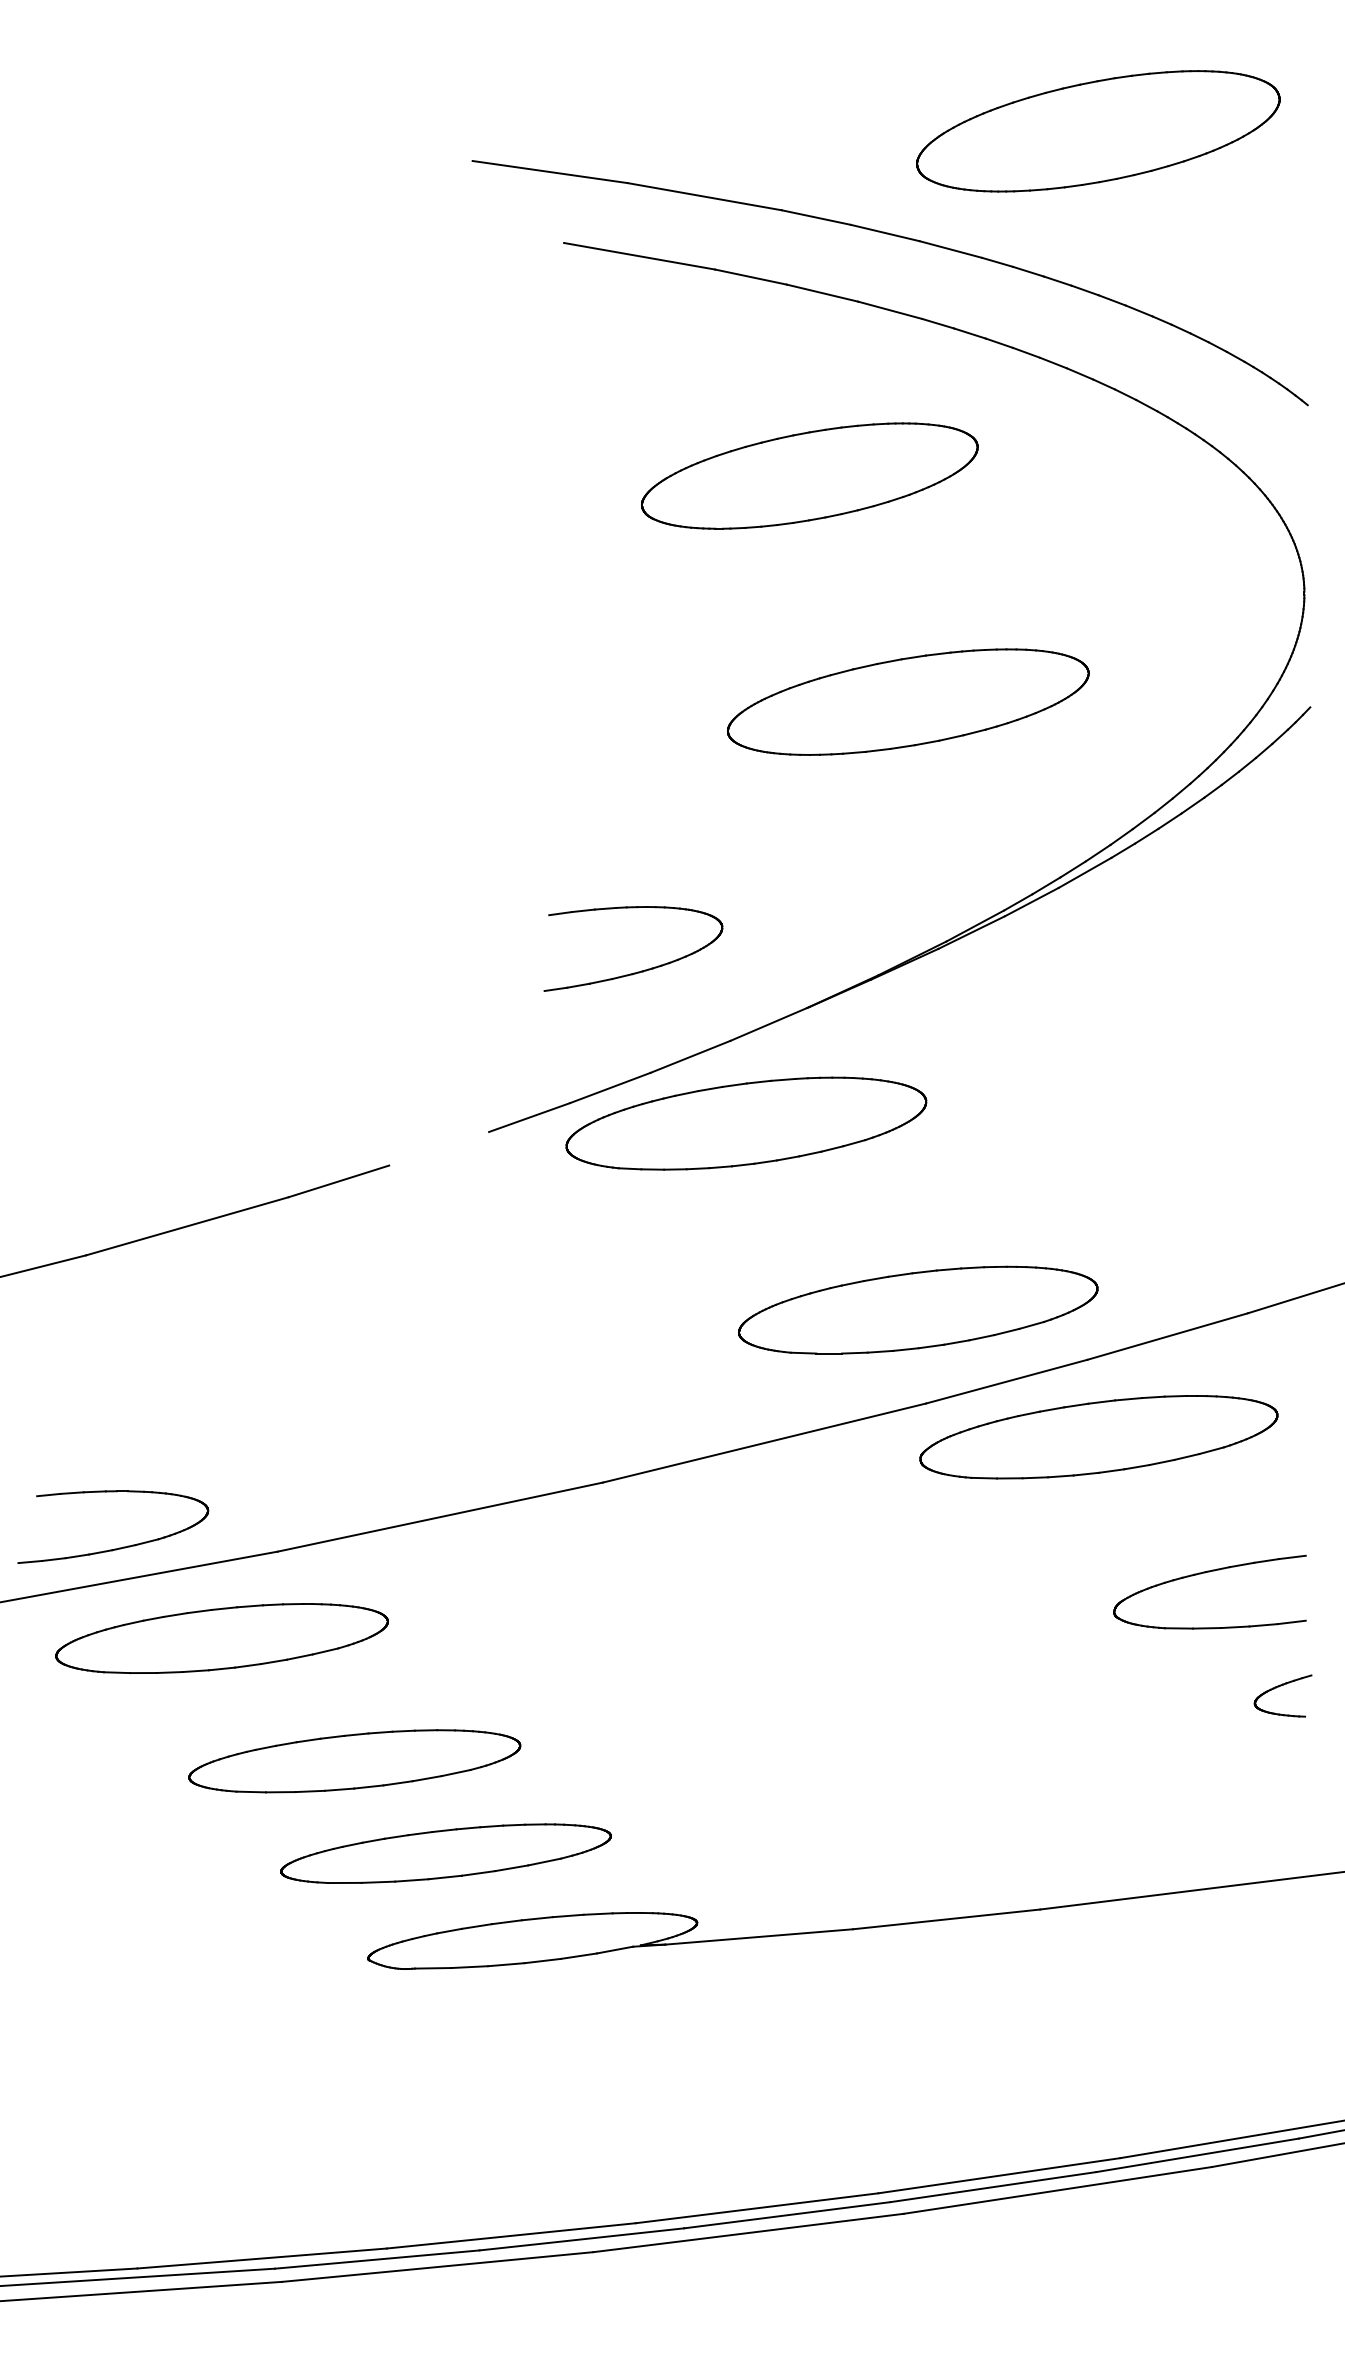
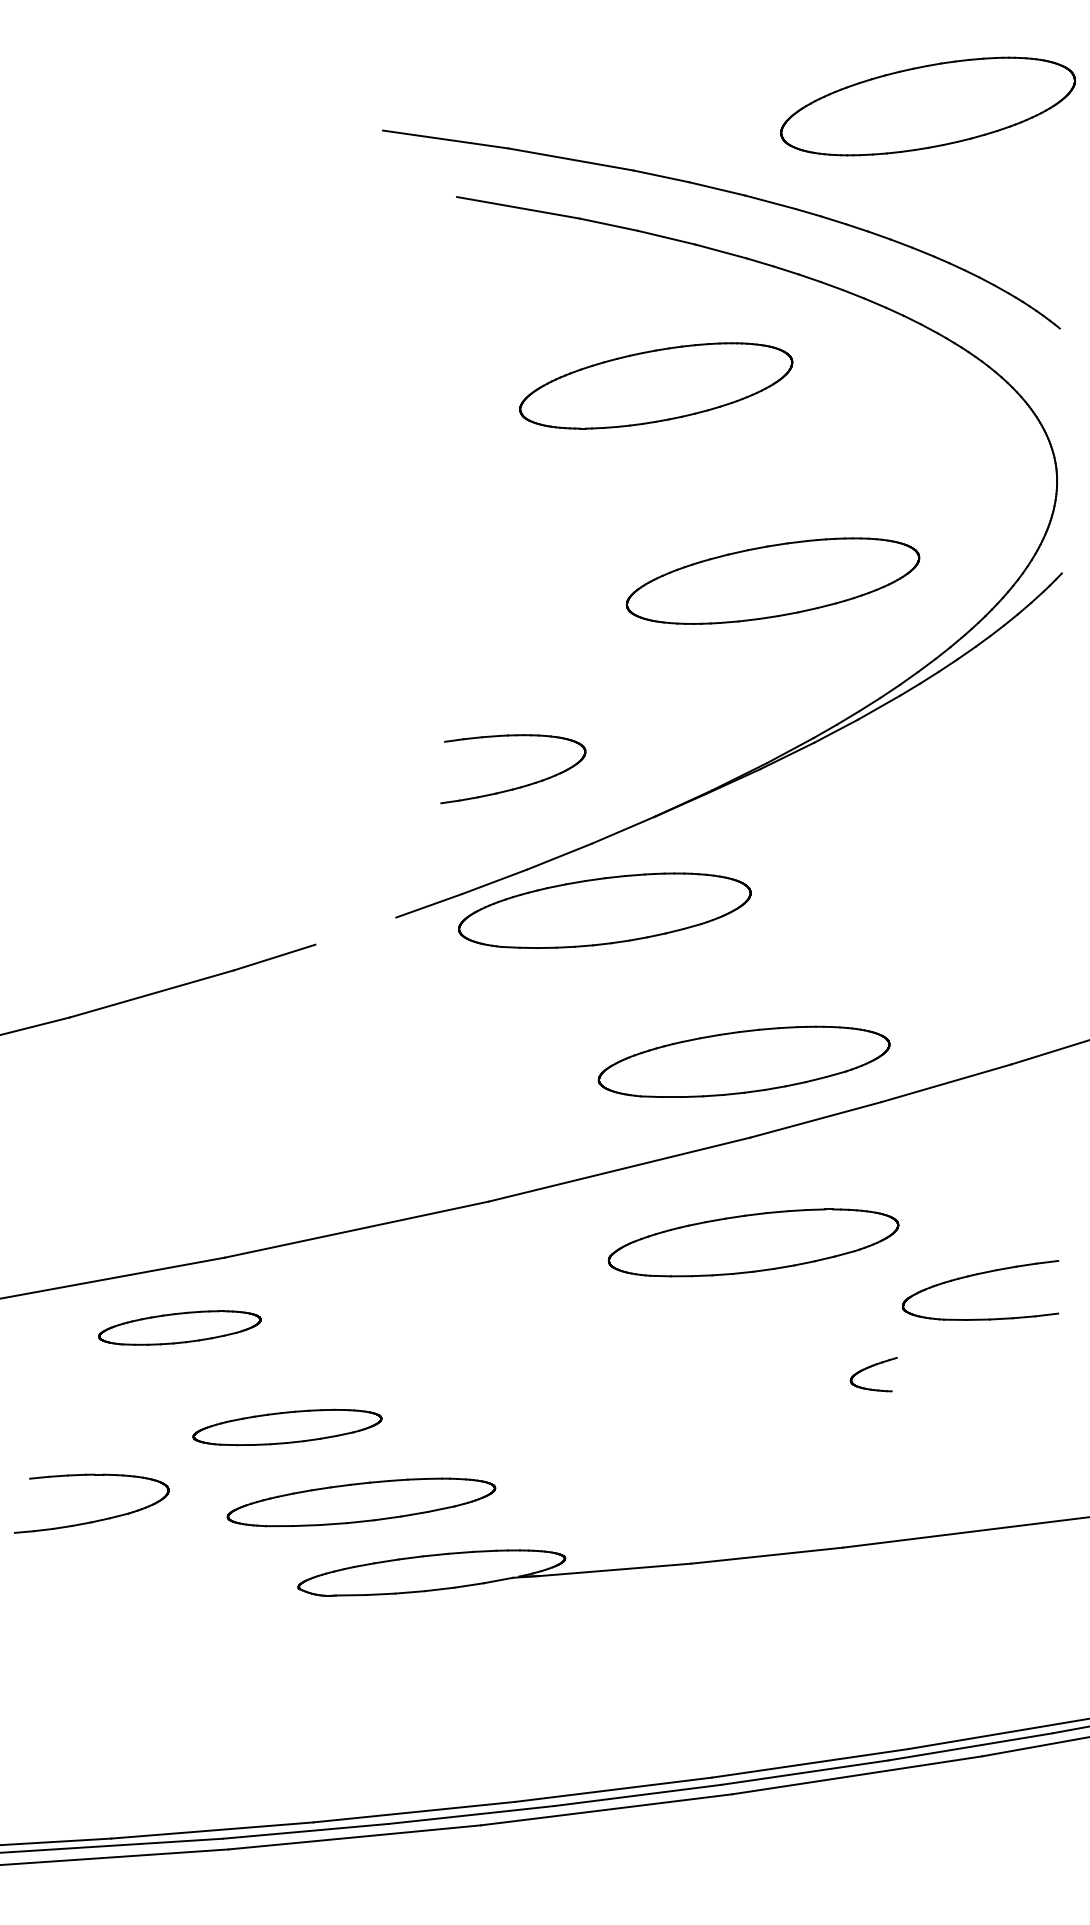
part: (1098, 131) -> (928, 106), moved
part: (907, 701) -> (772, 580), moved
part: (1098, 1436) -> (753, 1242), moved
part: (116, 1547) -> (94, 1520), moved
part: (221, 1637) -> (179, 1327), size x0.6
part: (1277, 1688) -> (869, 1368), moved
part: (354, 1761) -> (287, 1427), size x0.7

